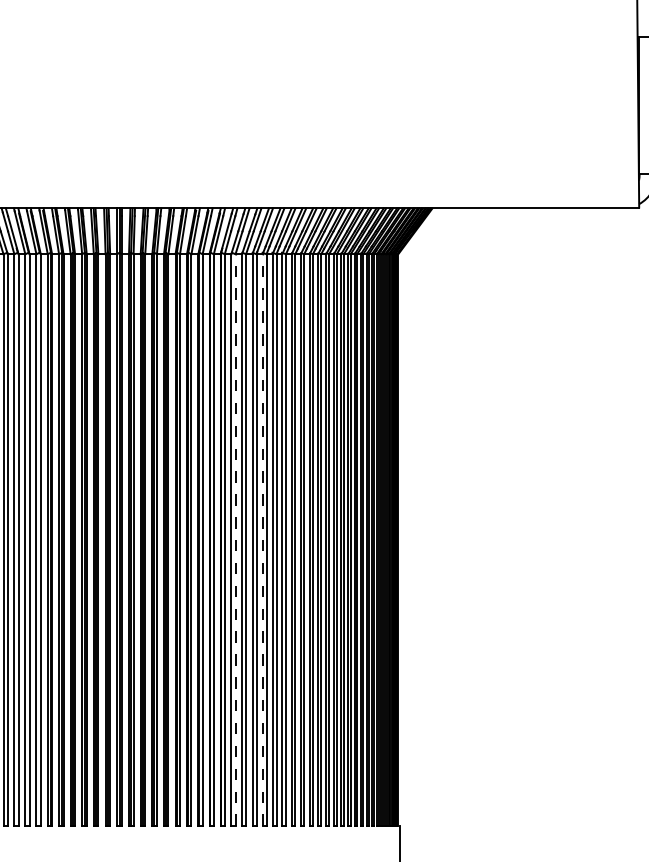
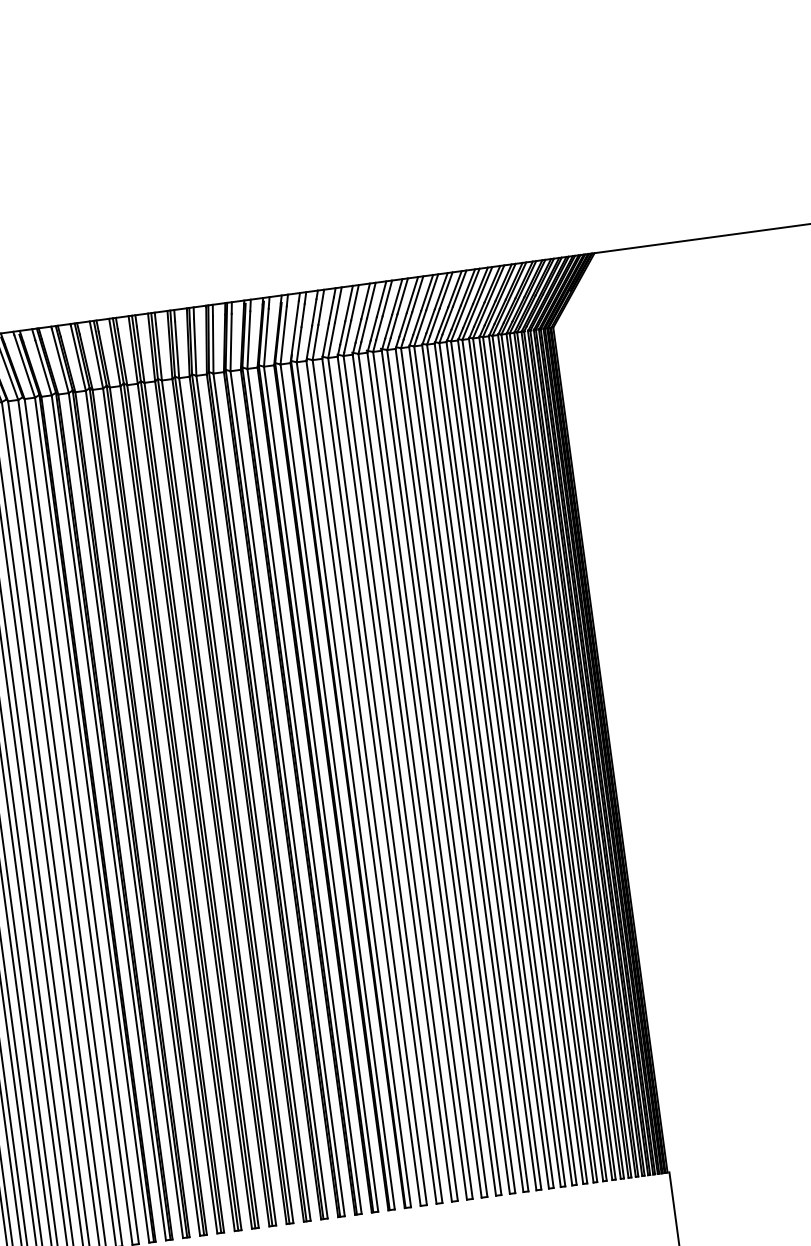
line: (235, 540) -> (369, 783), dashed -> solid
line: (262, 540) -> (409, 777), dashed -> solid

